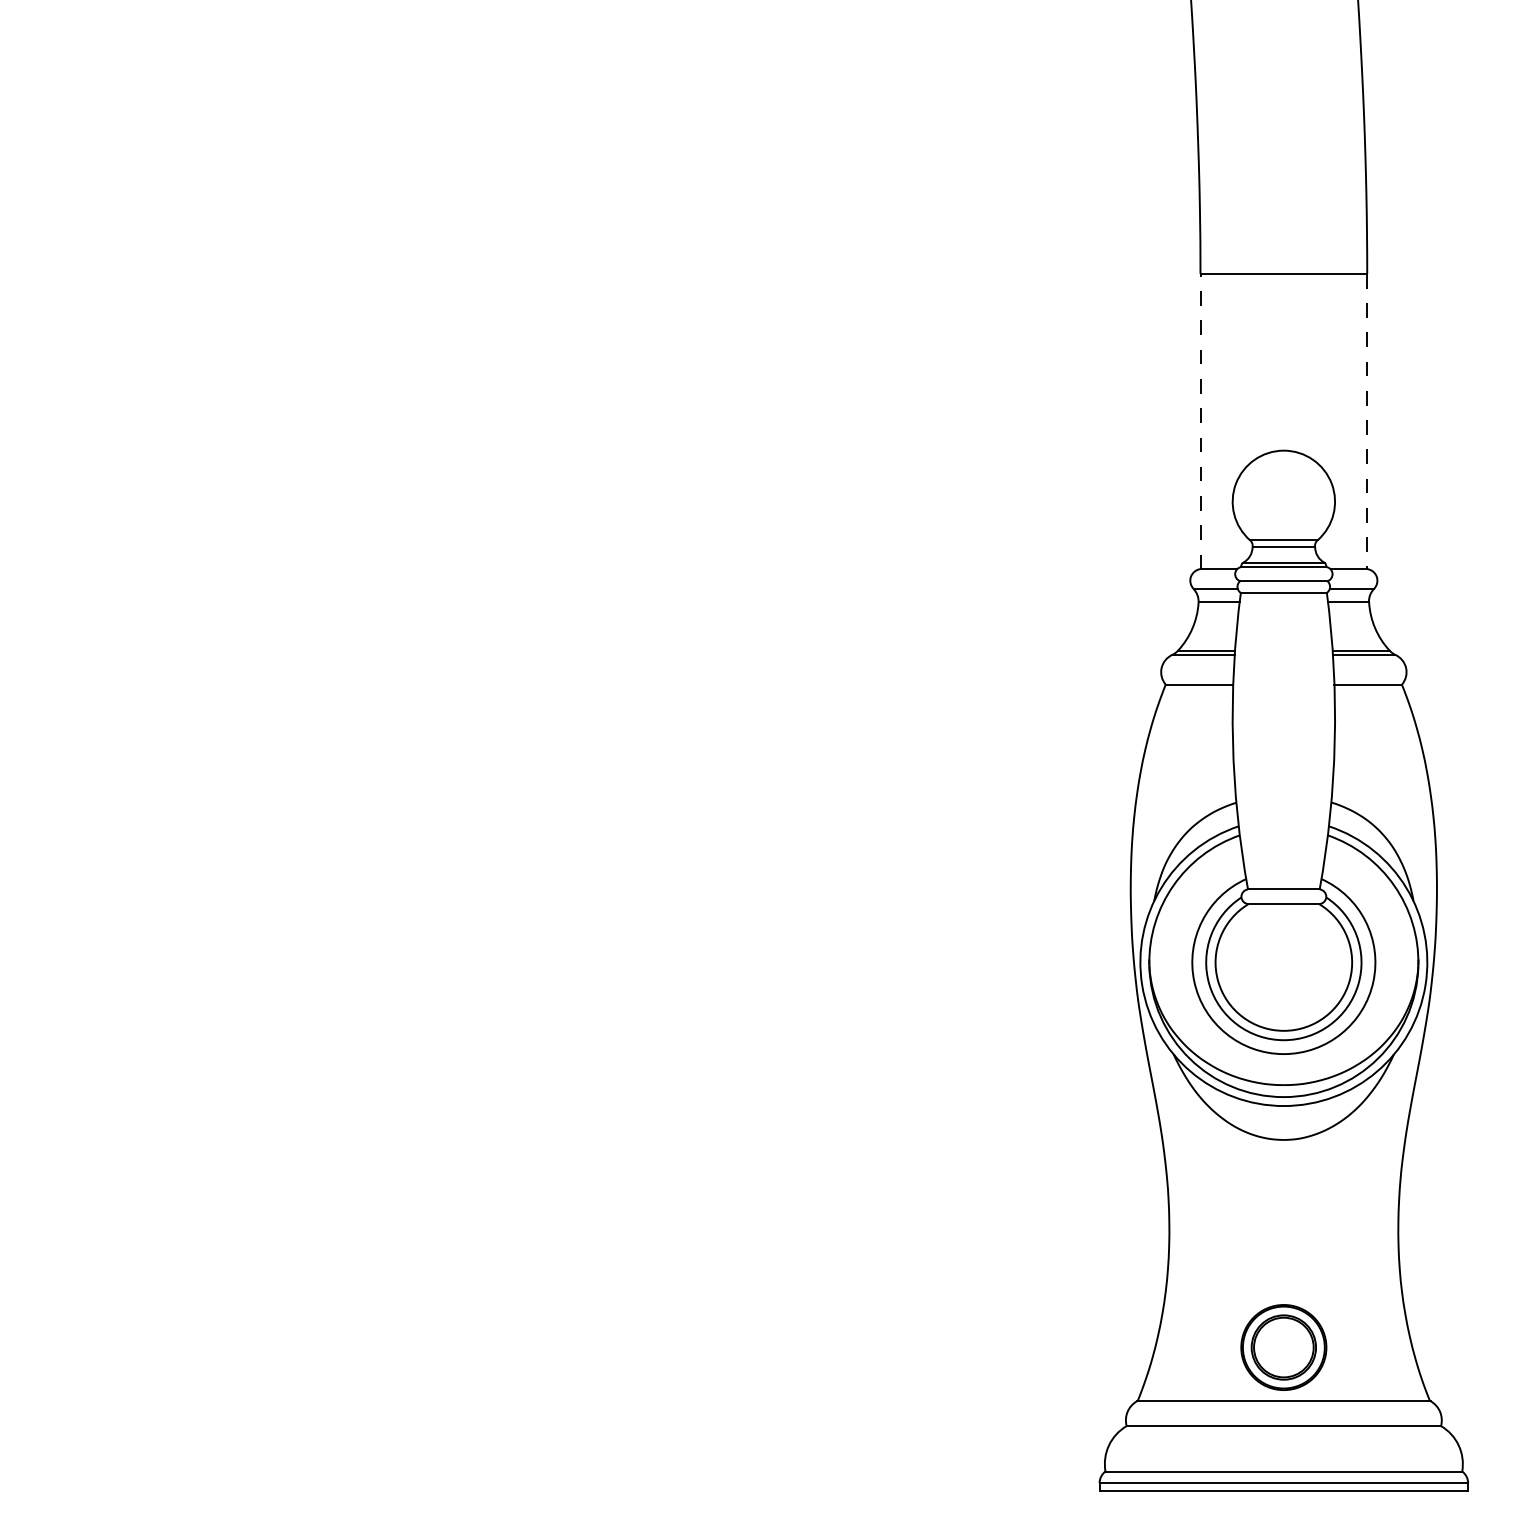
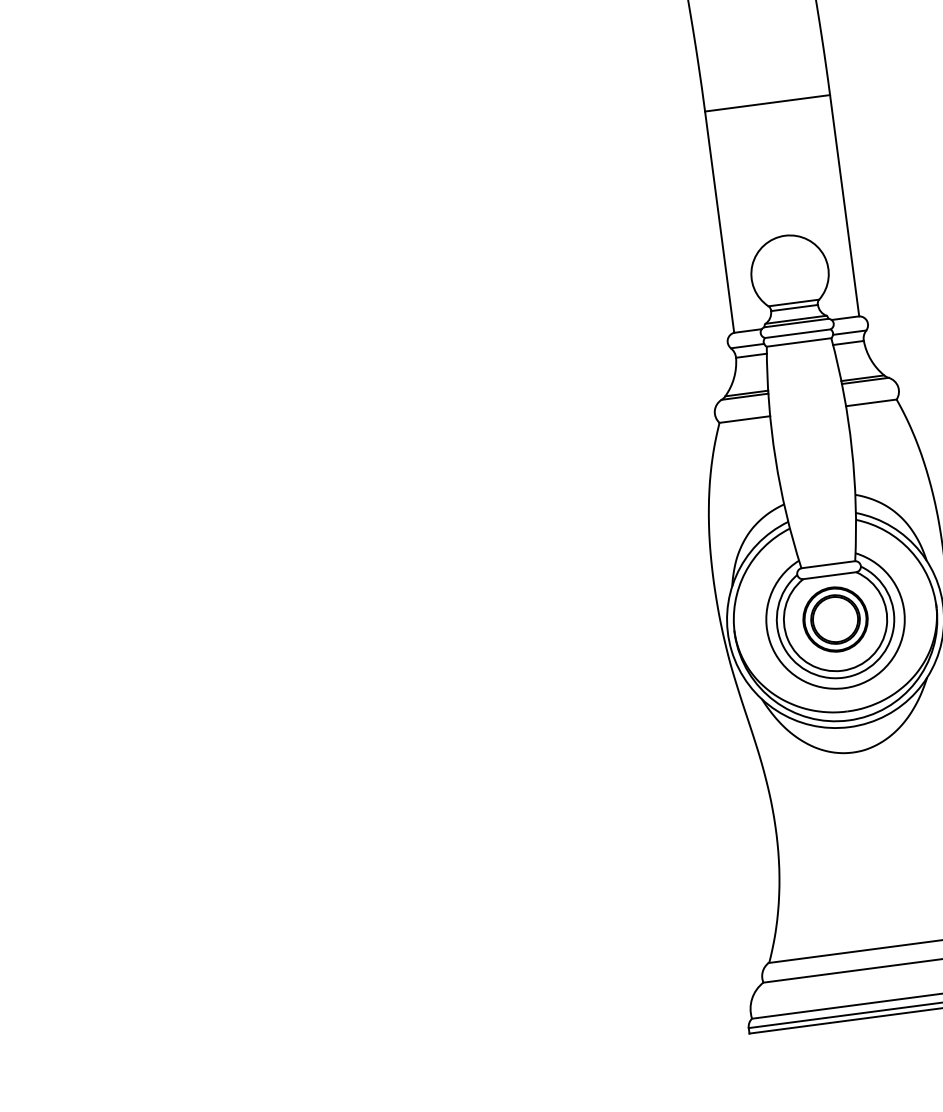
line: (1200, 421) -> (719, 222), dashed -> solid
line: (1367, 421) -> (844, 205), dashed -> solid
part: (1283, 1347) -> (835, 619), moved

